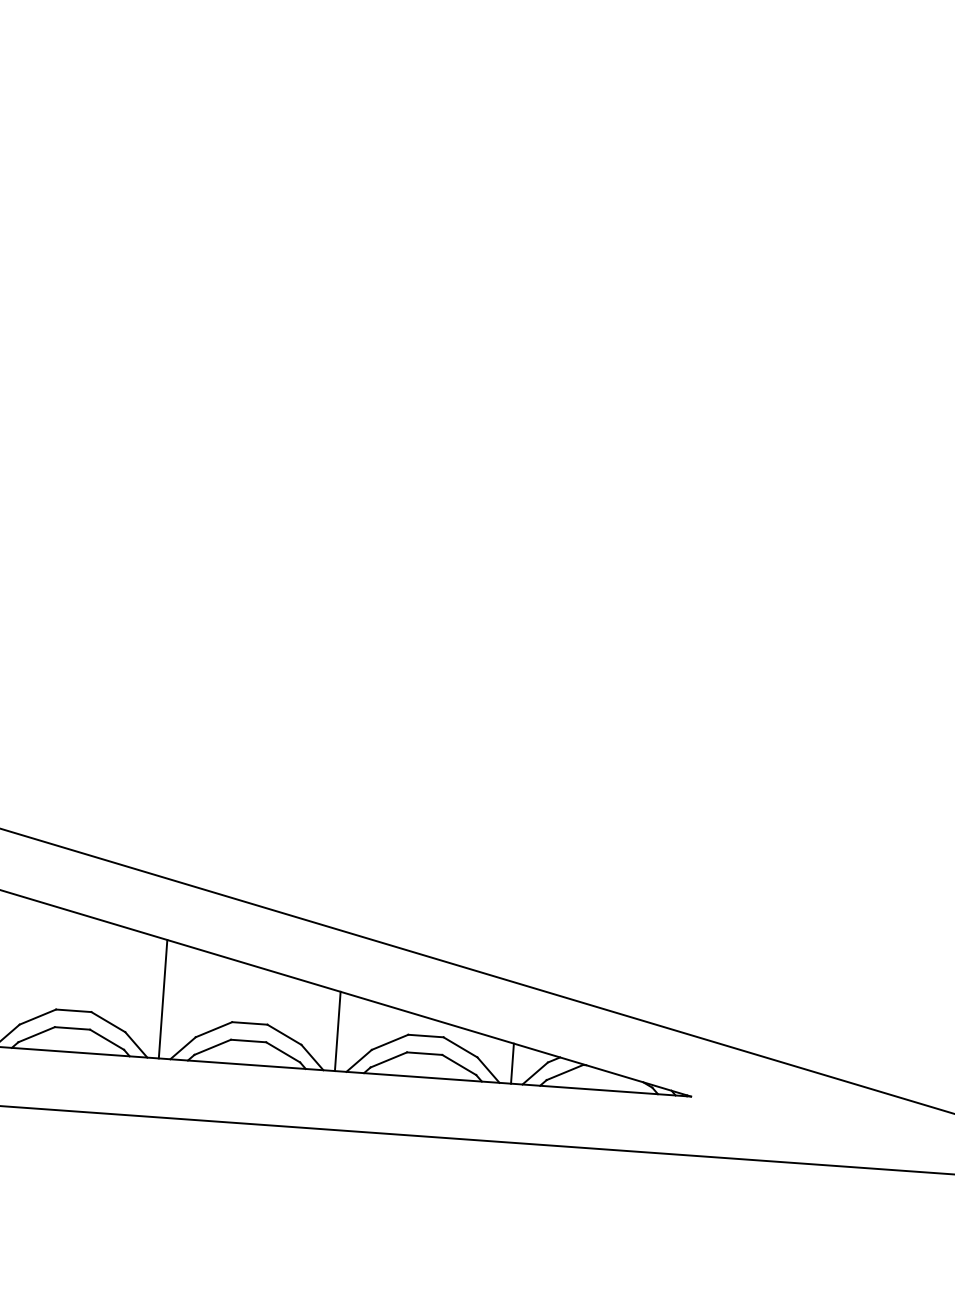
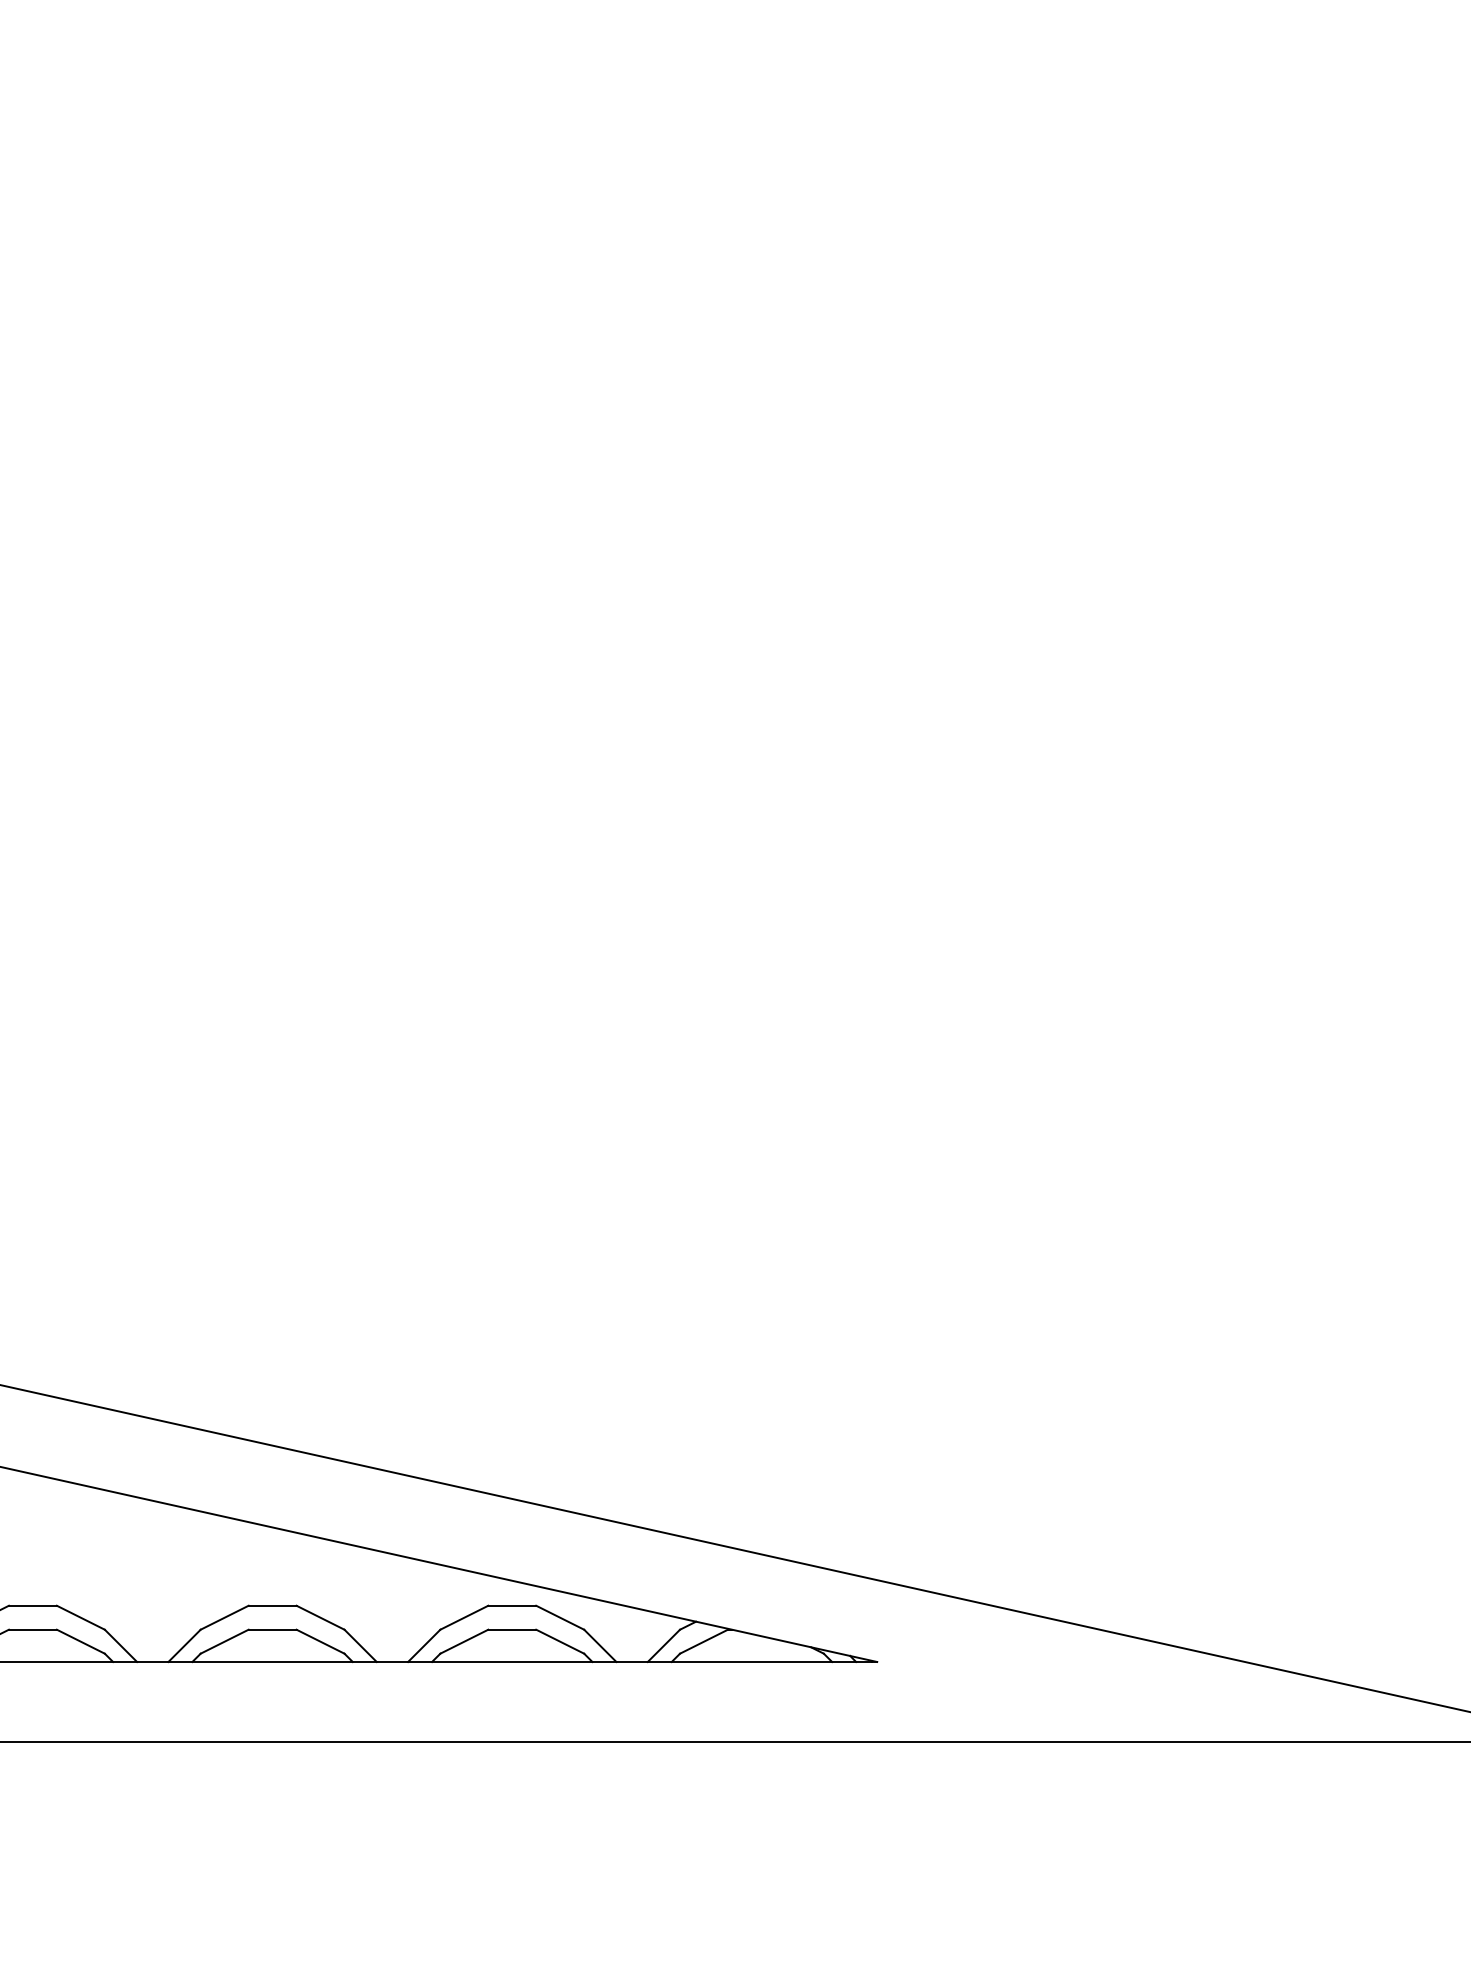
line: (162, 998) -> (152, 1580), removed
line: (337, 1031) -> (392, 1607), removed
line: (512, 1063) -> (632, 1634), removed

